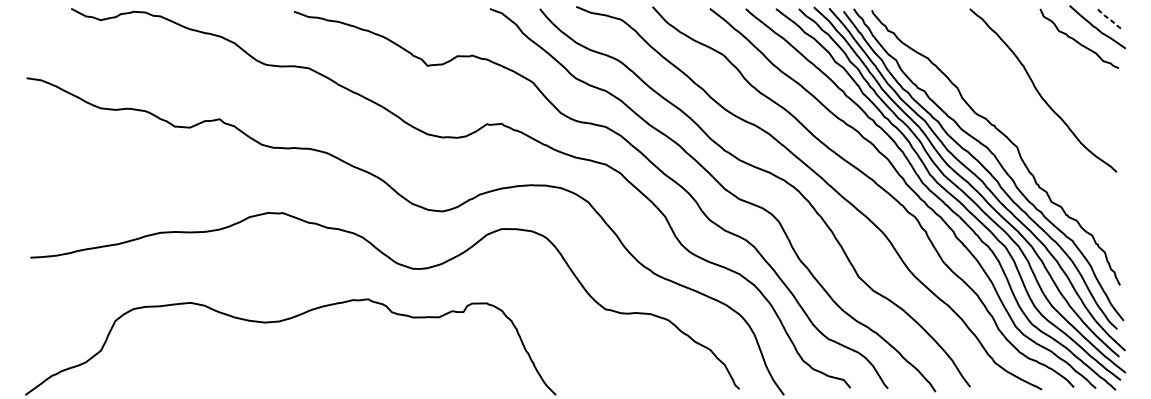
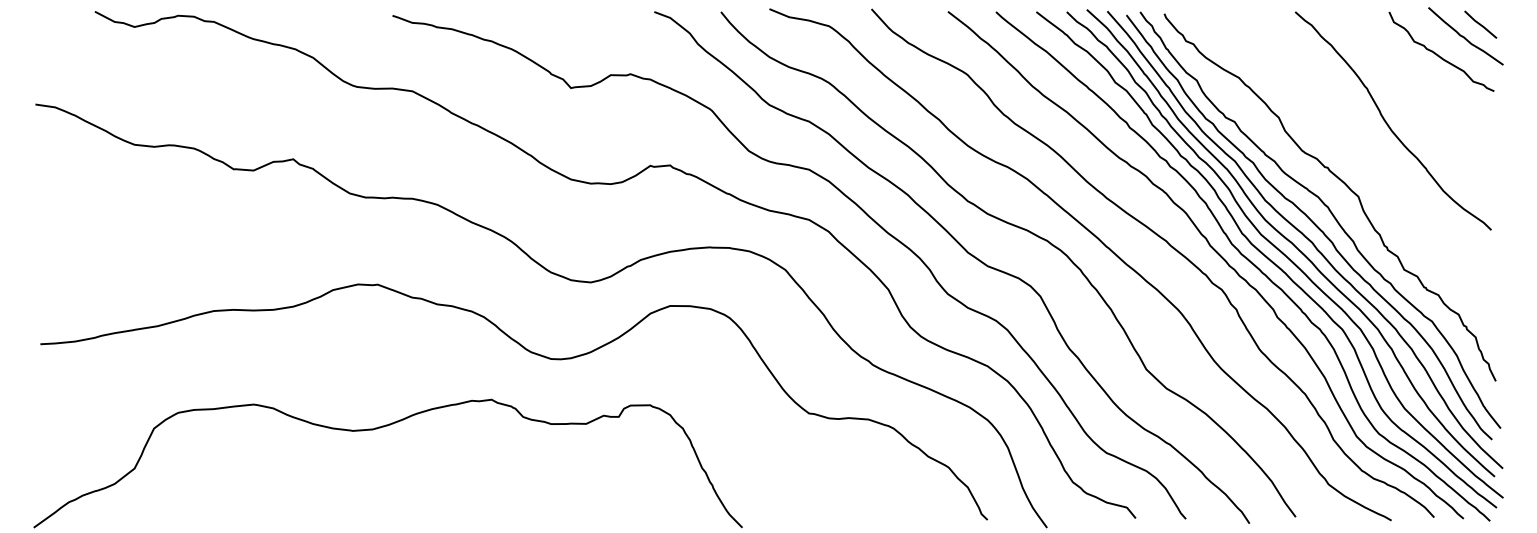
line: (1108, 18) -> (1480, 24), dashed -> solid

